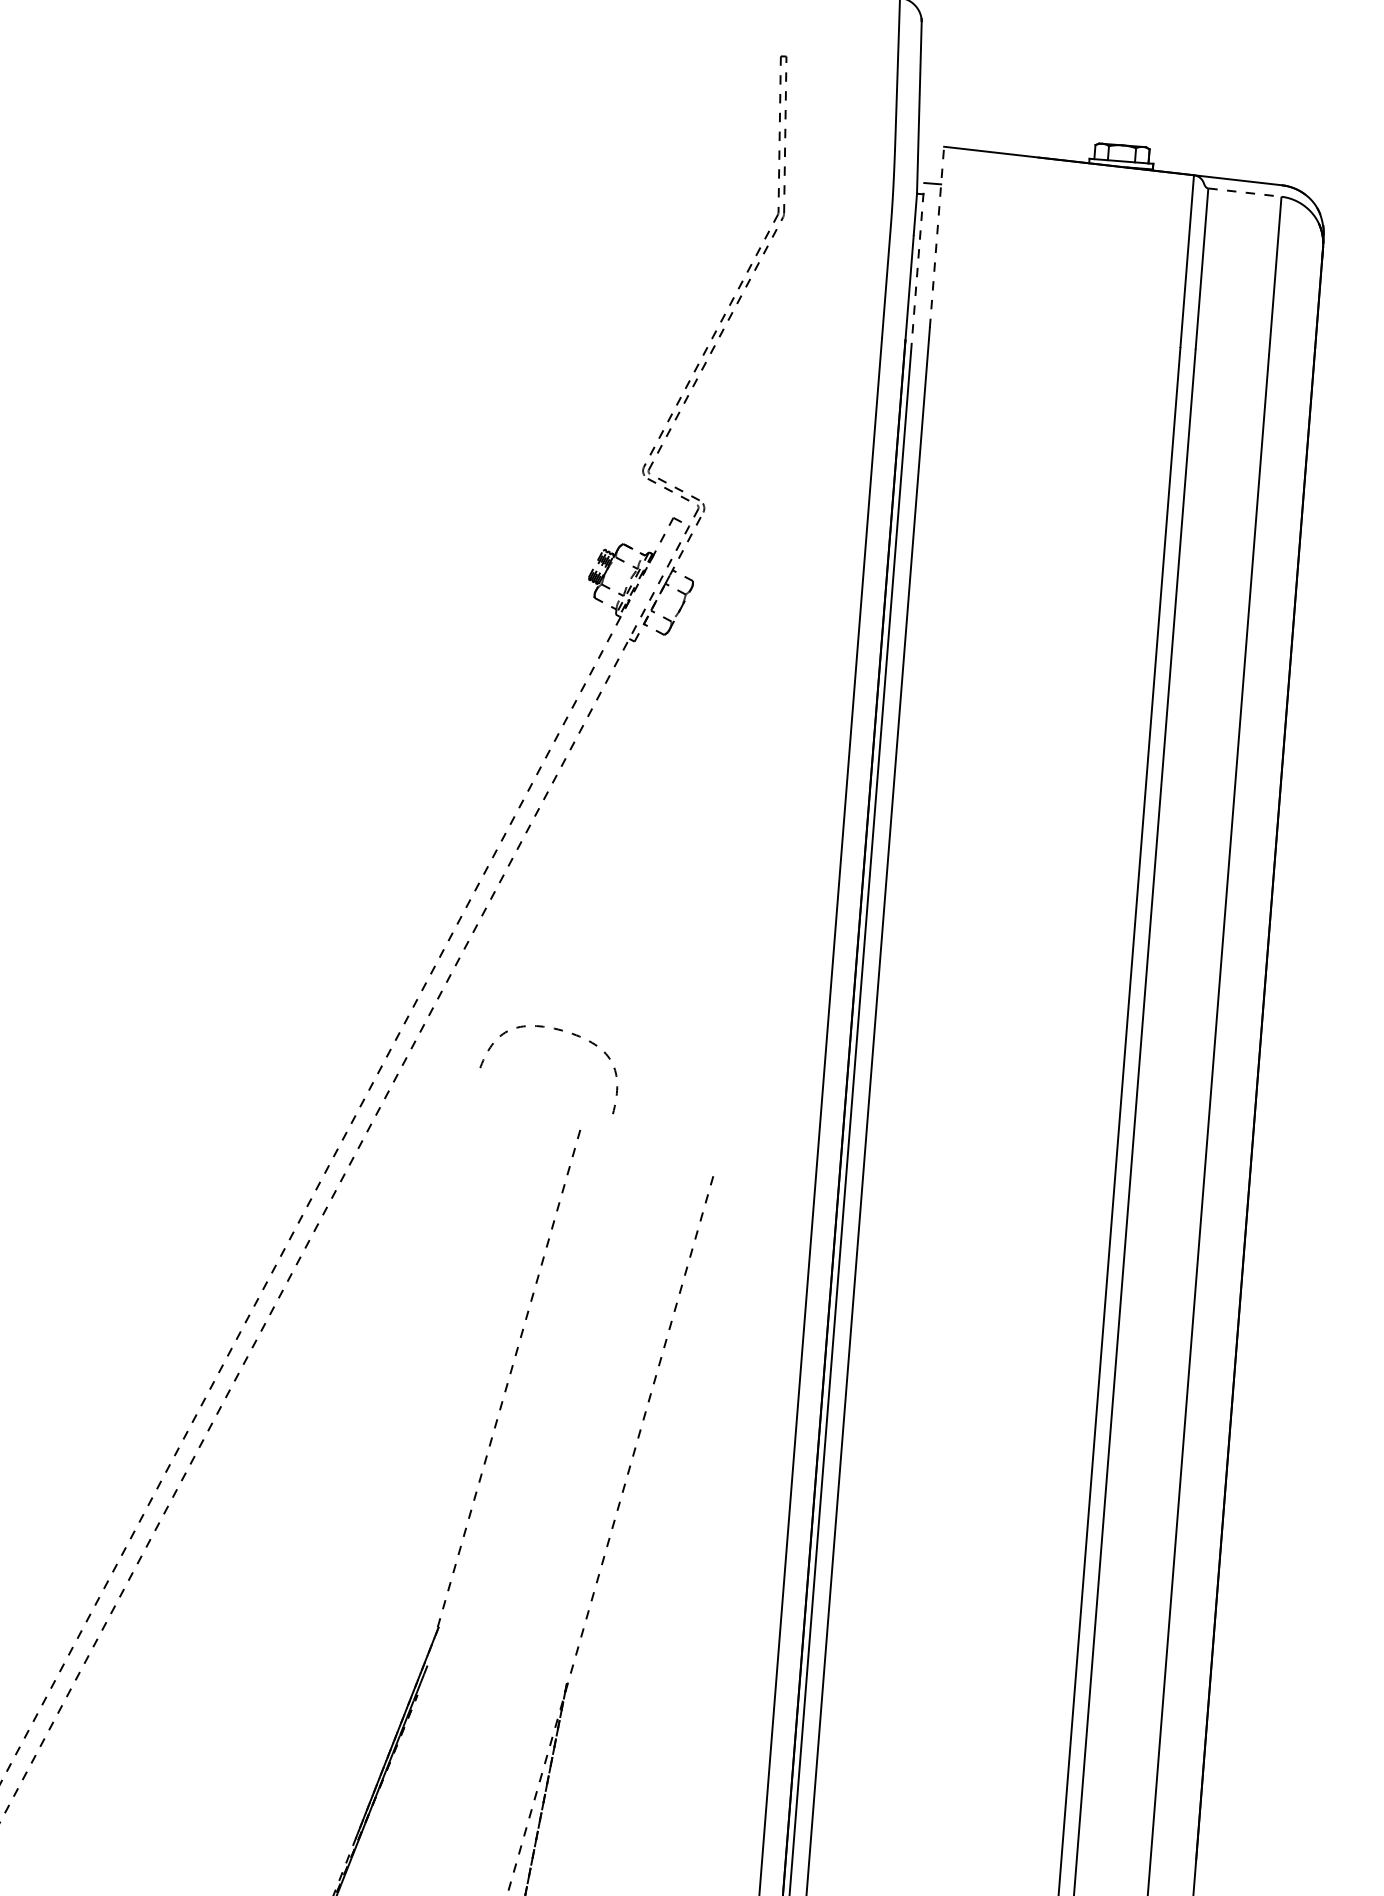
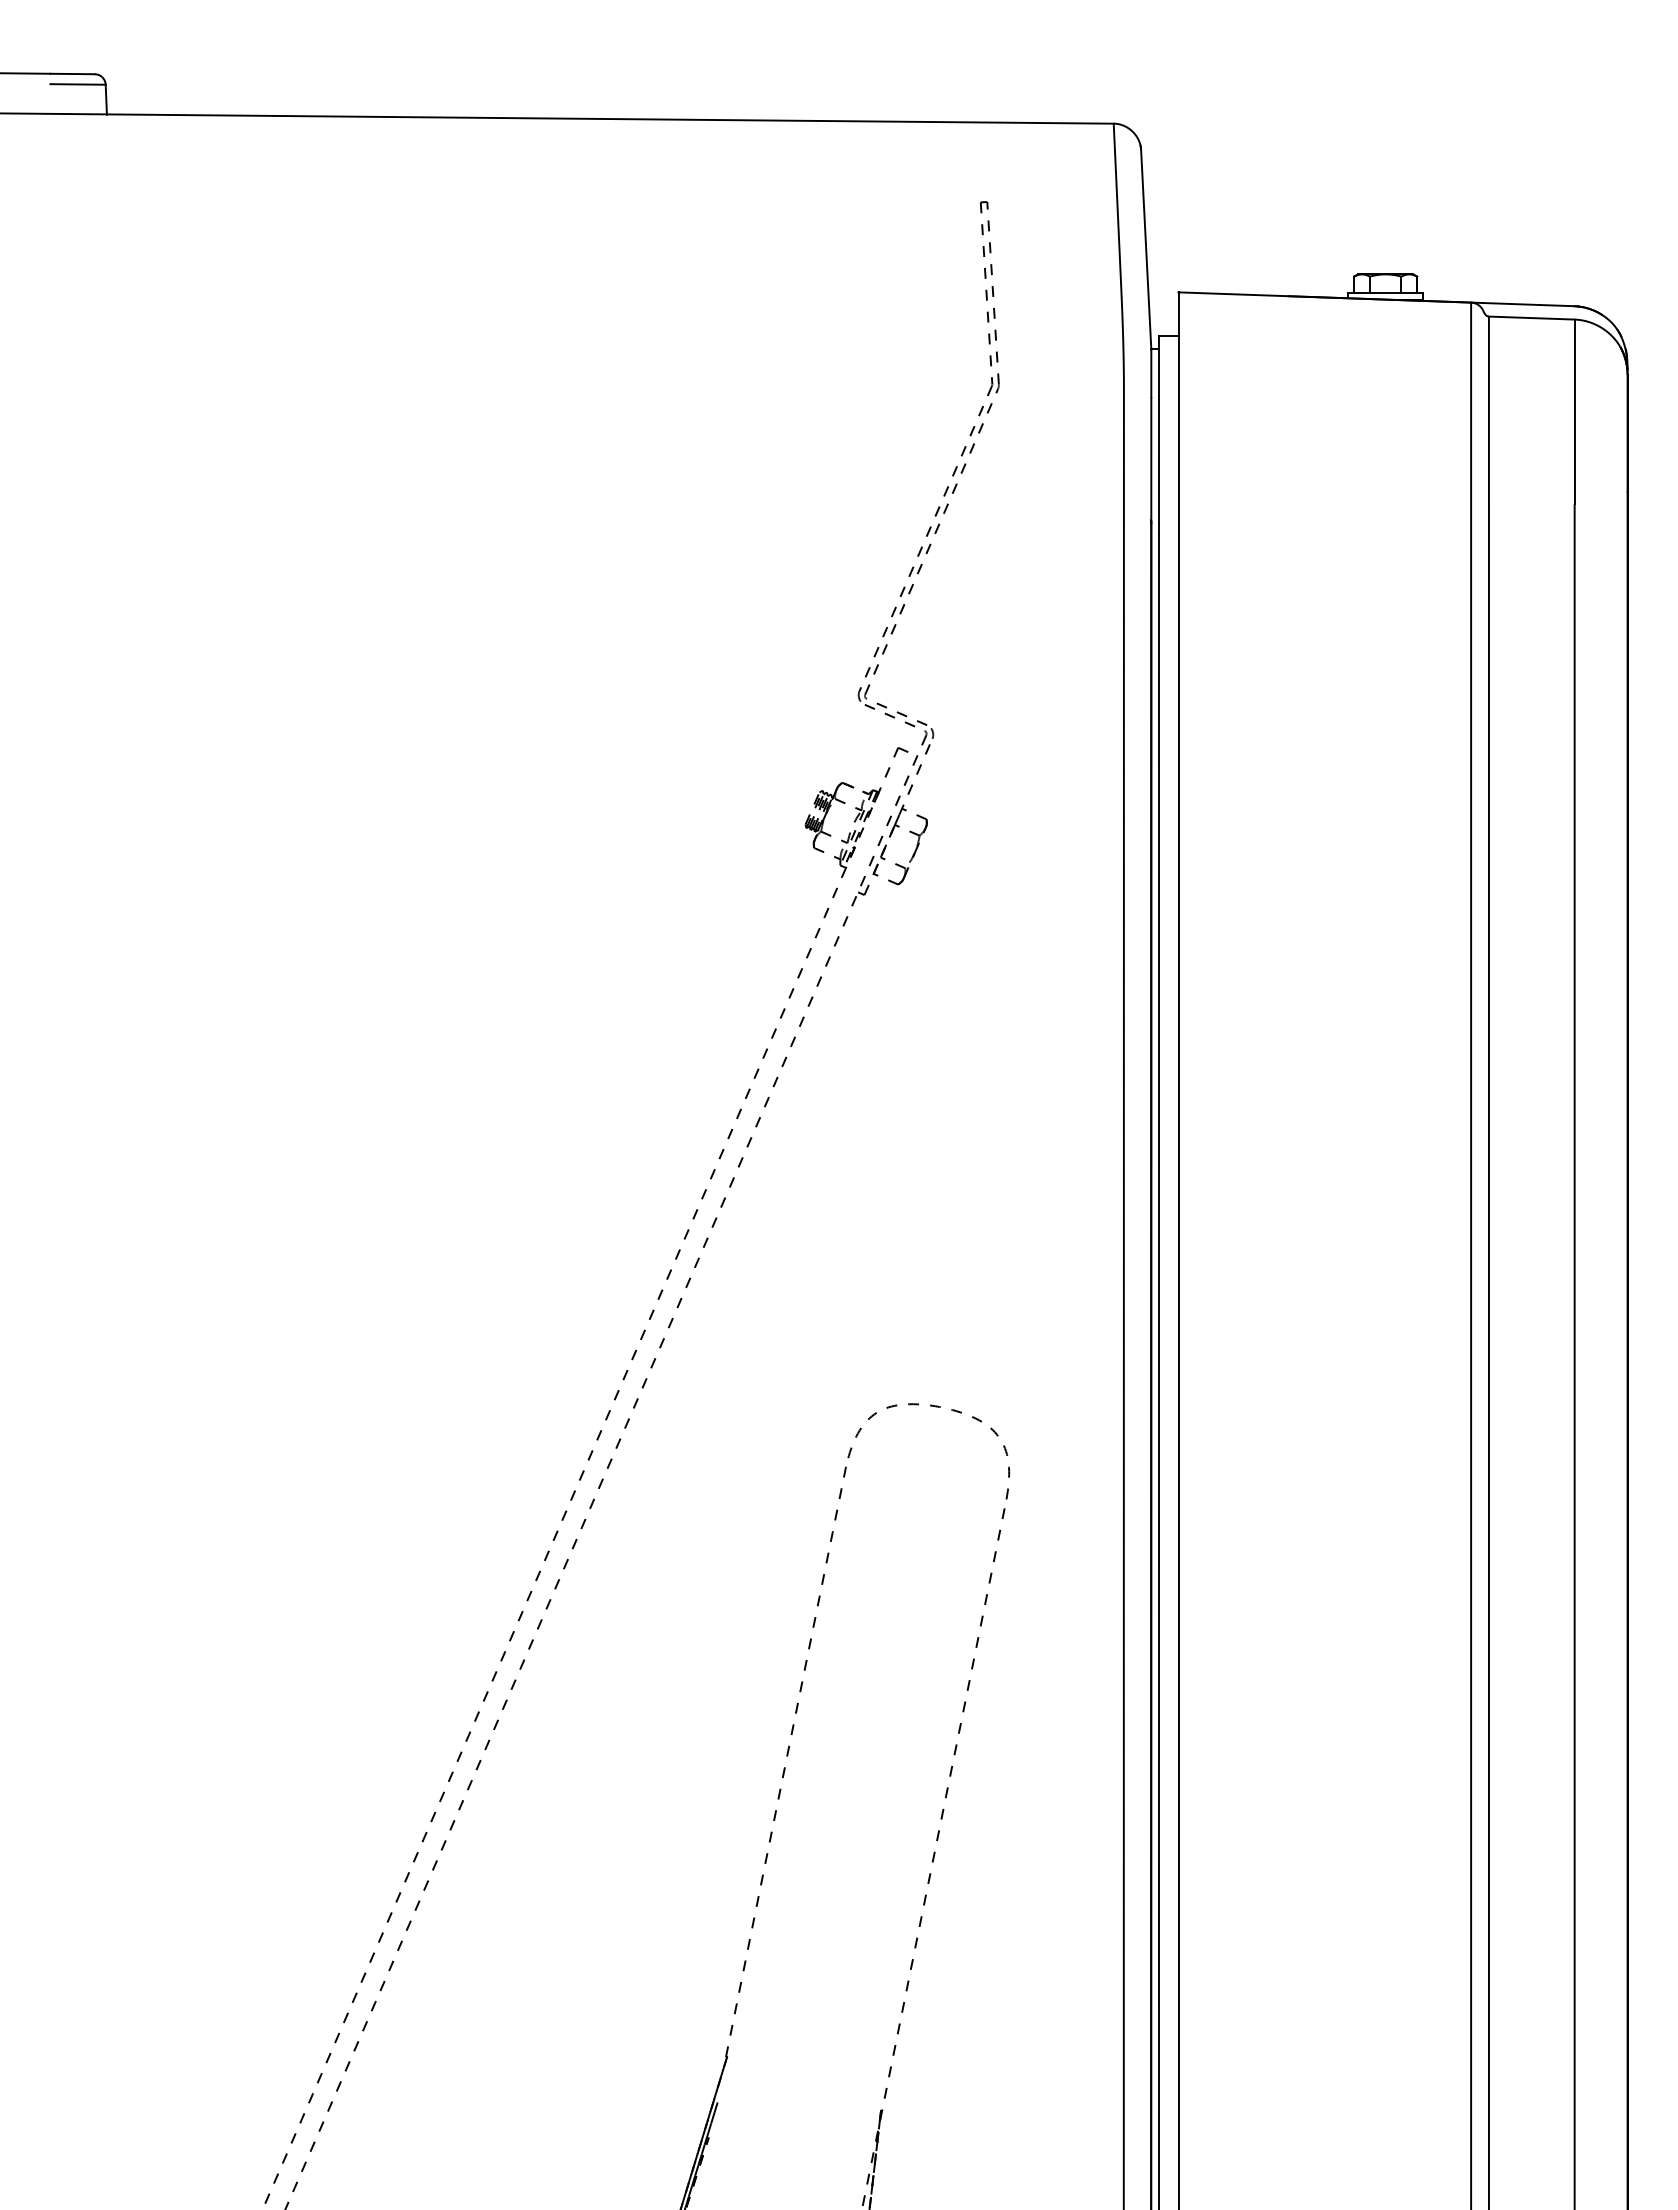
line: (1244, 192) -> (1531, 318), dashed -> solid
line: (936, 237) -> (1178, 398), dashed -> solid
line: (917, 267) -> (1158, 435), dashed -> solid
curve: (558, 1030) -> (935, 1407), moved

